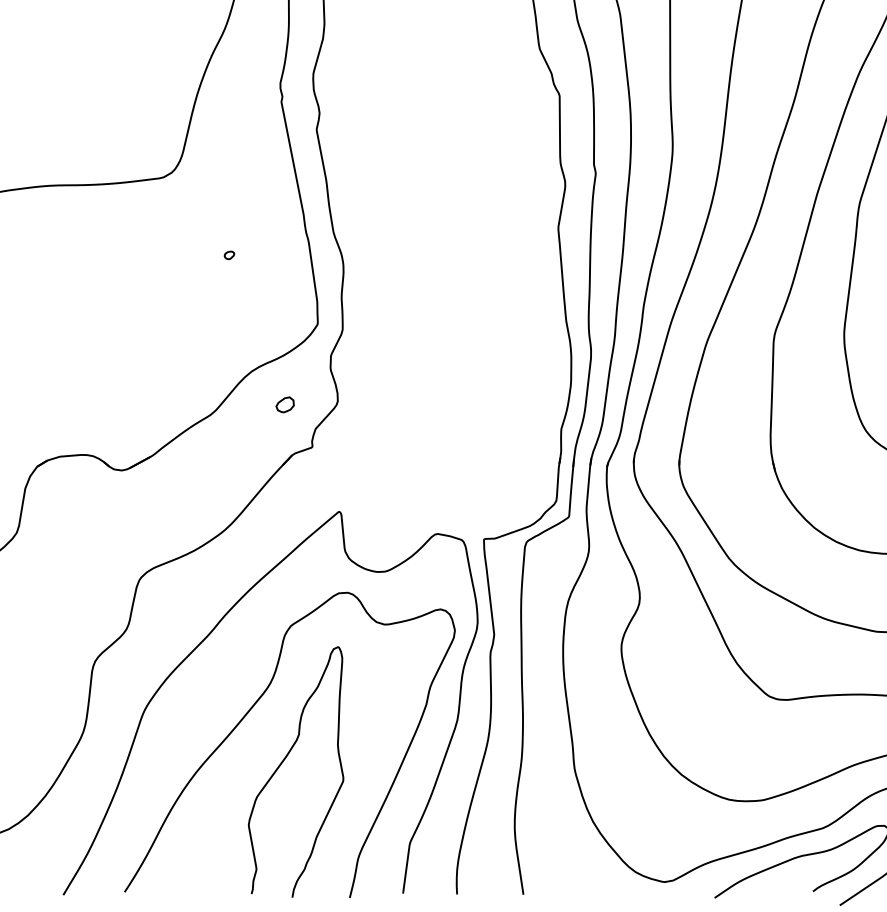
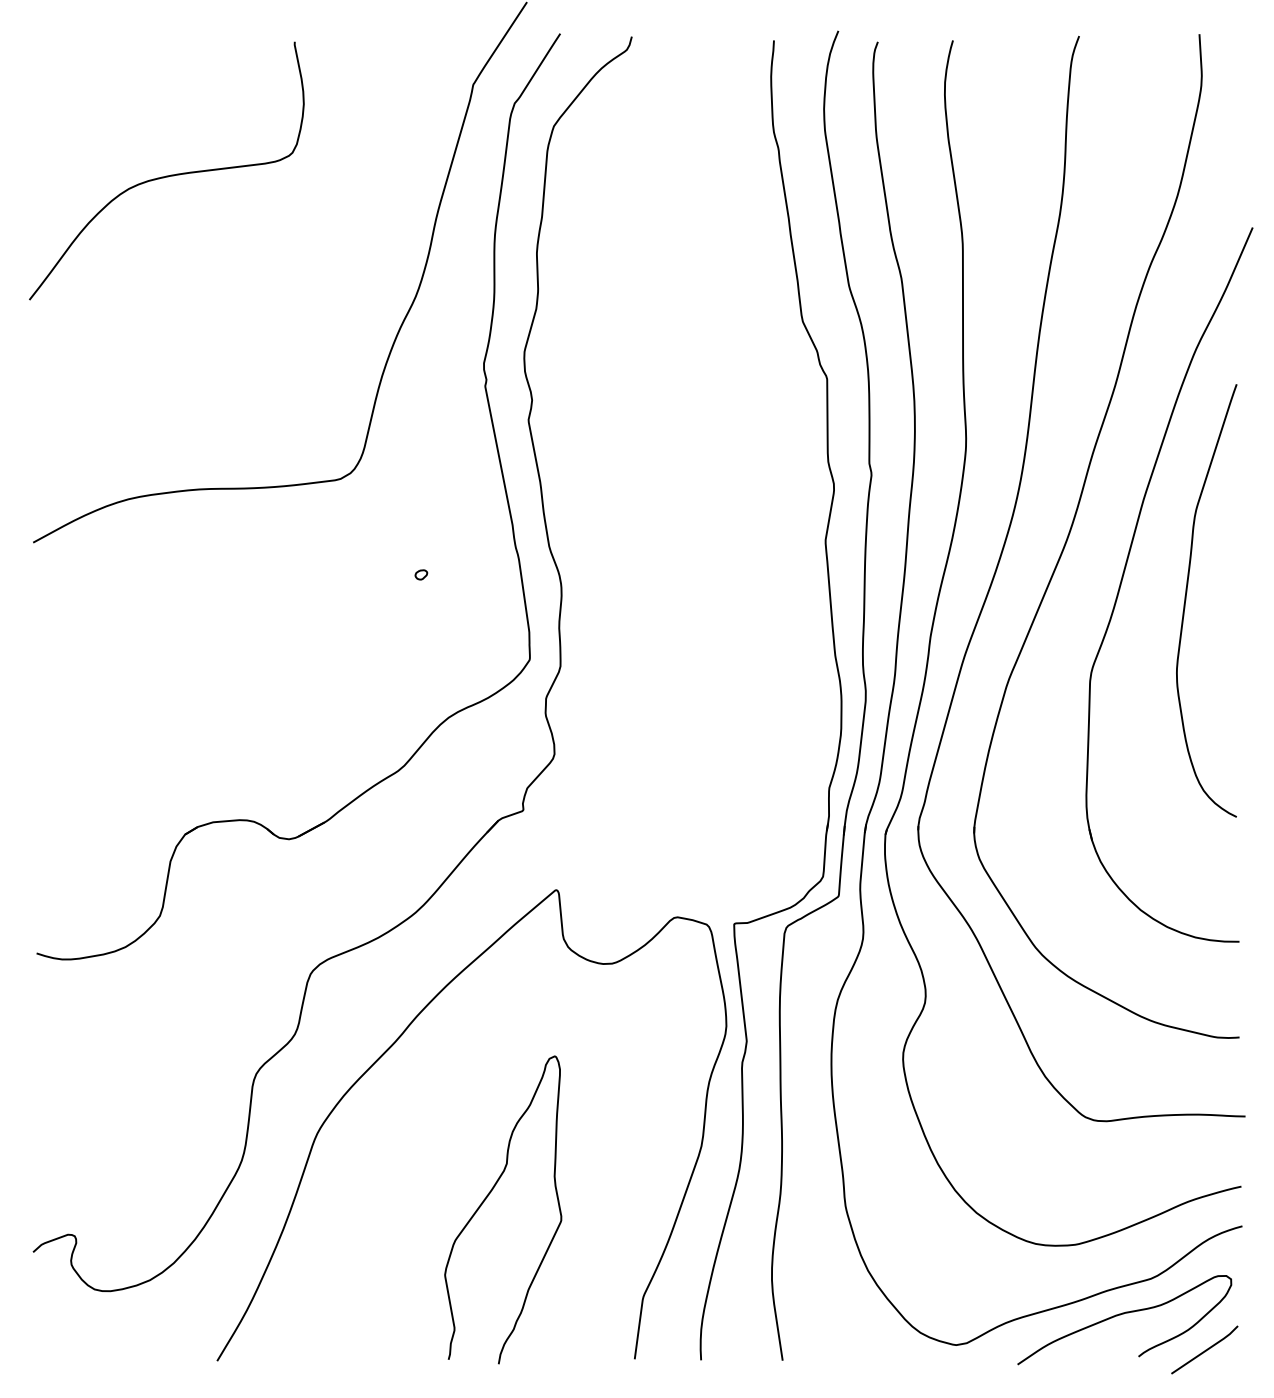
part: (284, 404) -> (489, 758), removed
curve: (249, 711) -> (446, 1135), removed

